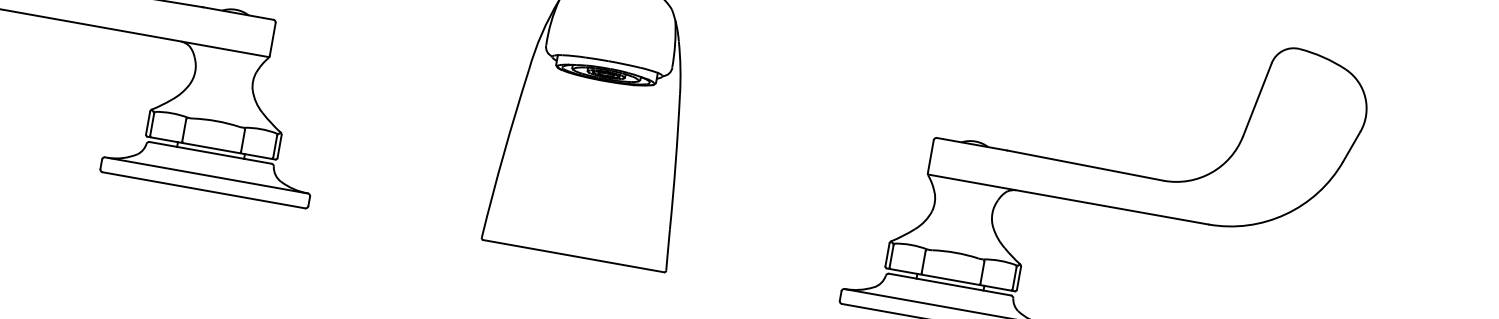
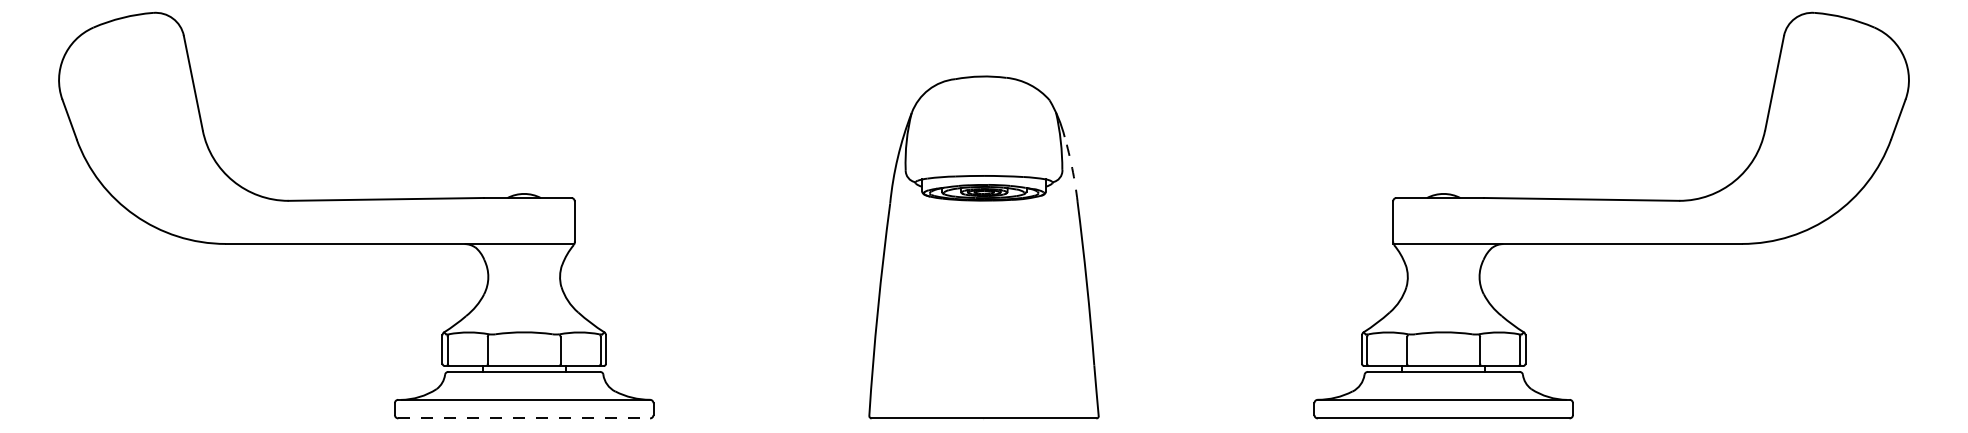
arc: (680, 67) -> (1072, 168), solid -> dashed
line: (204, 190) -> (524, 418), solid -> dashed

